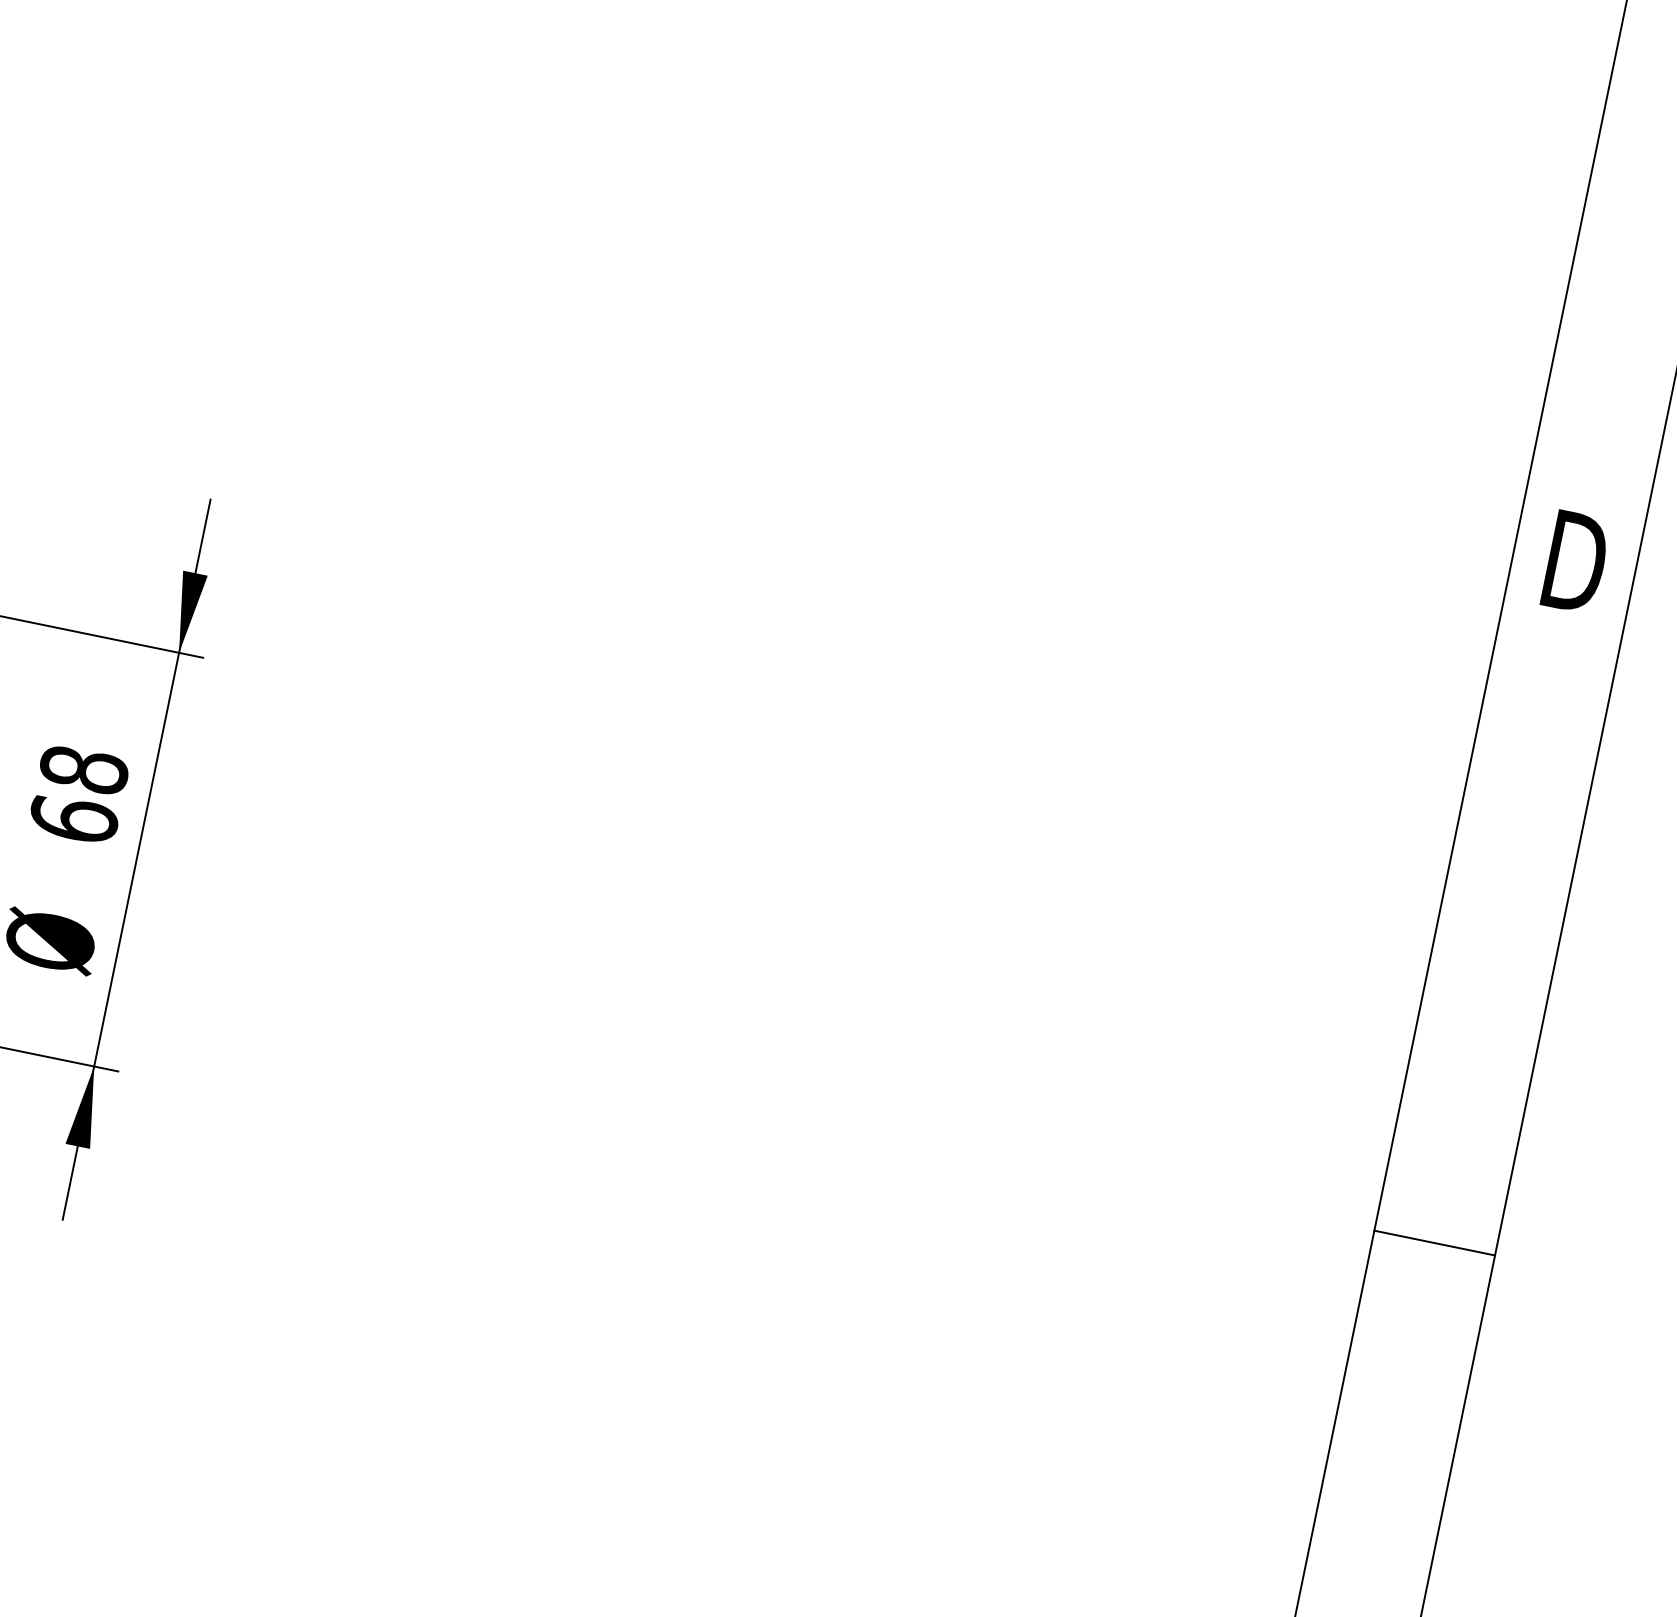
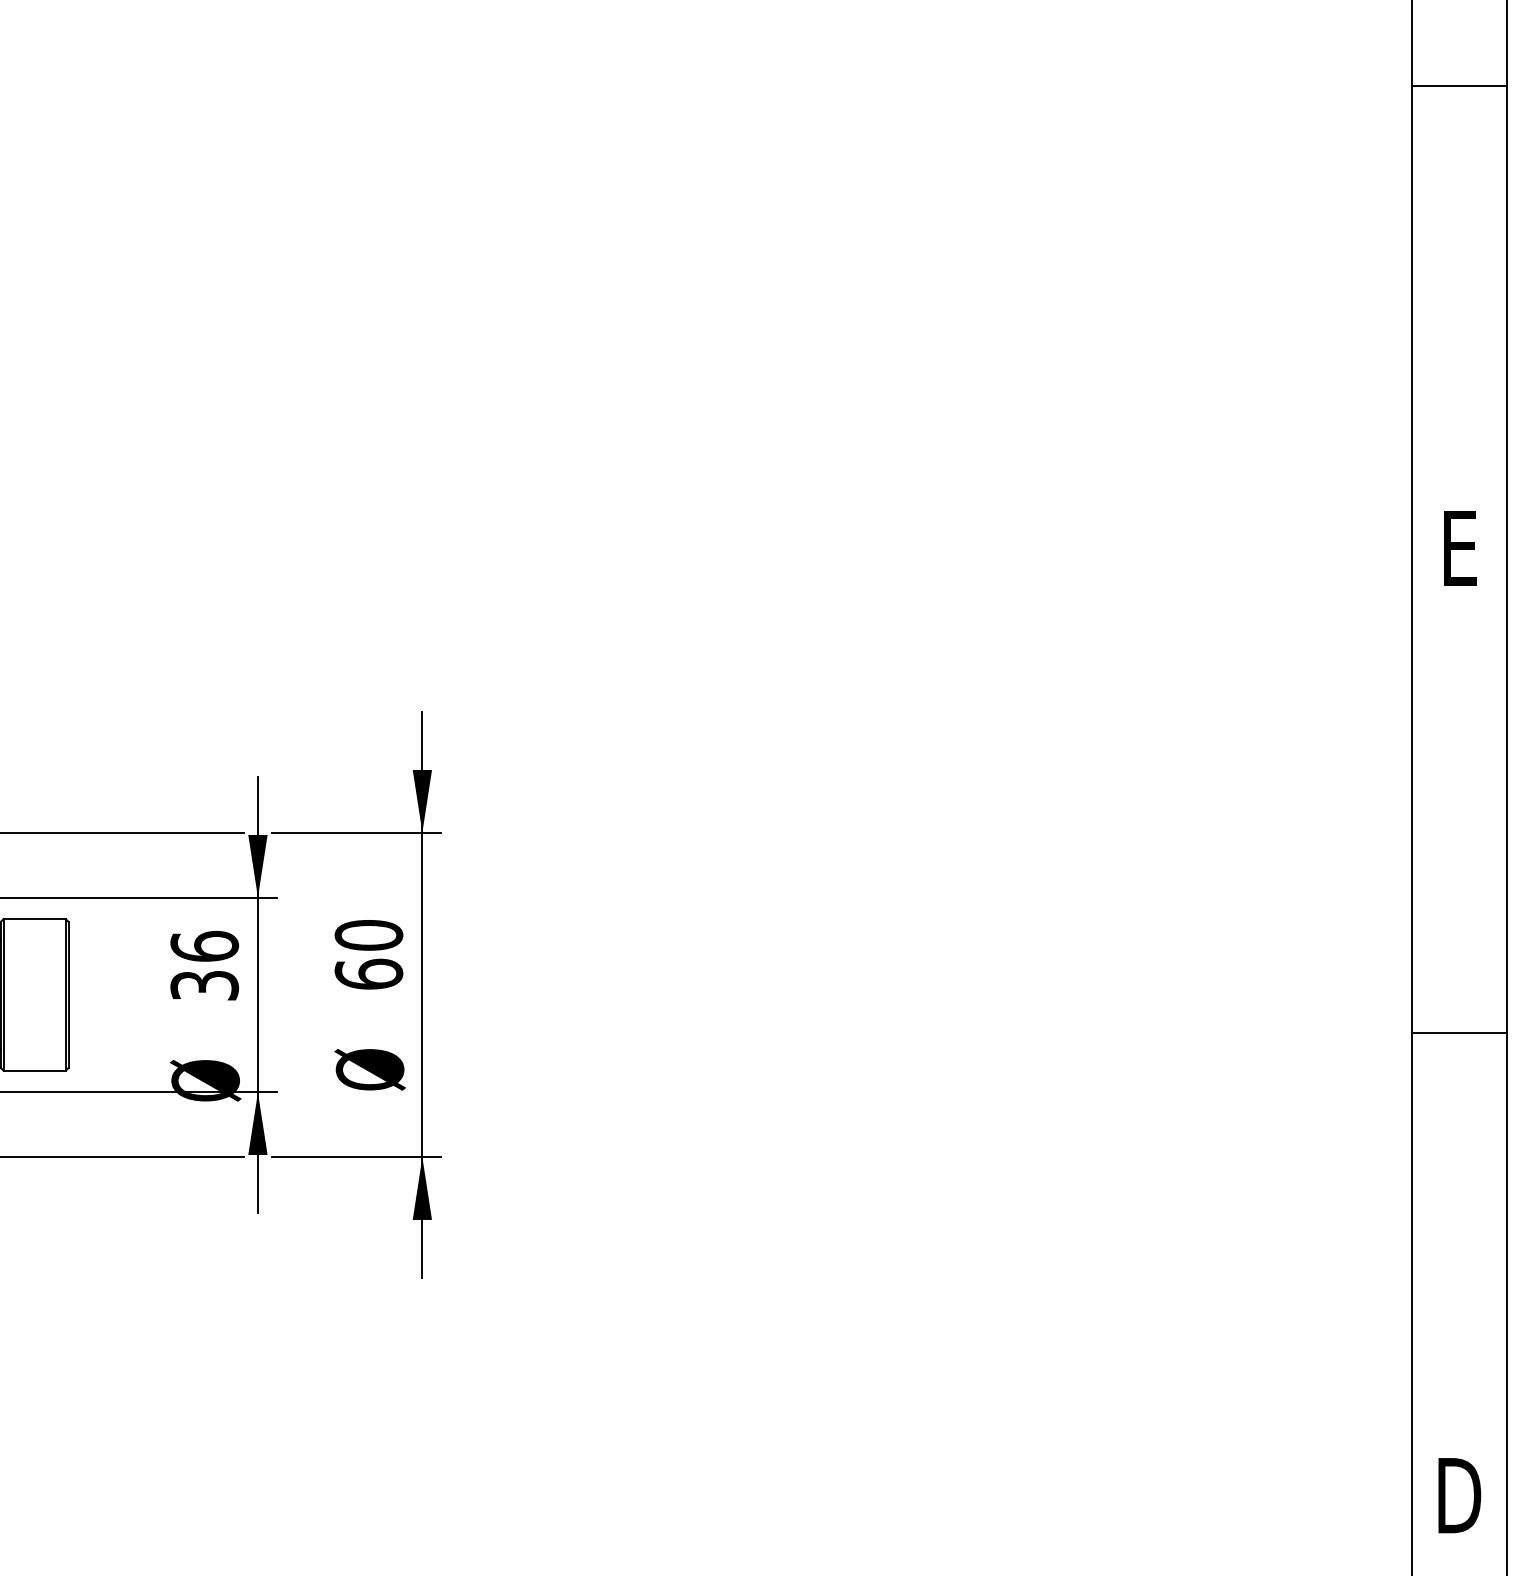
text: (1576, 561) -> (1460, 547), D -> E
text: (84, 770) -> (369, 935), 68 -> 60
line: (1434, 1242) -> (1459, 1032), moved

